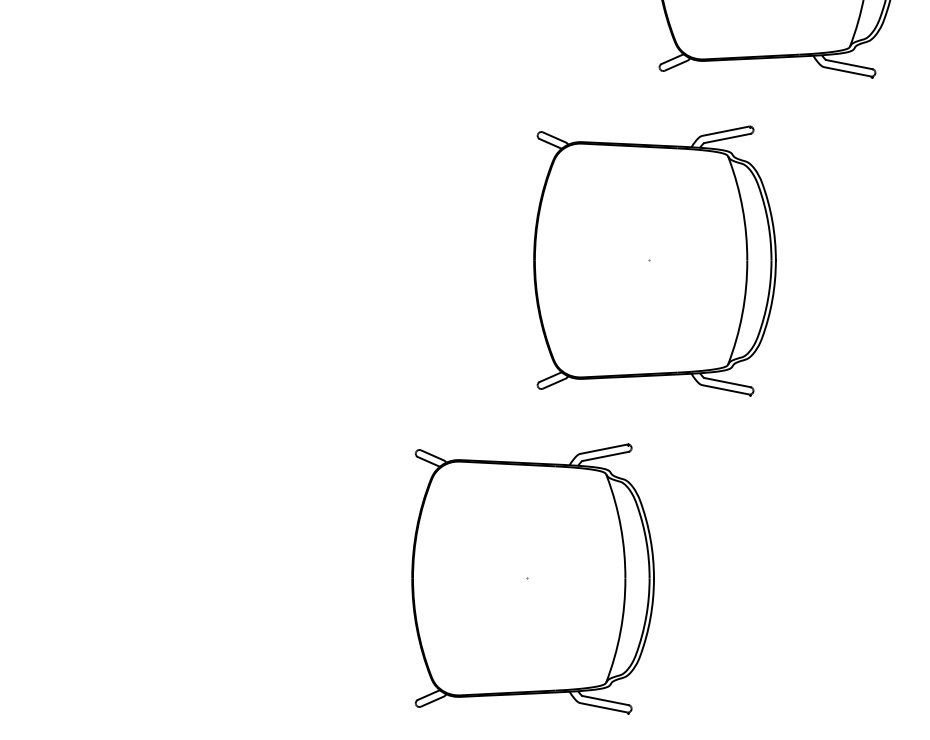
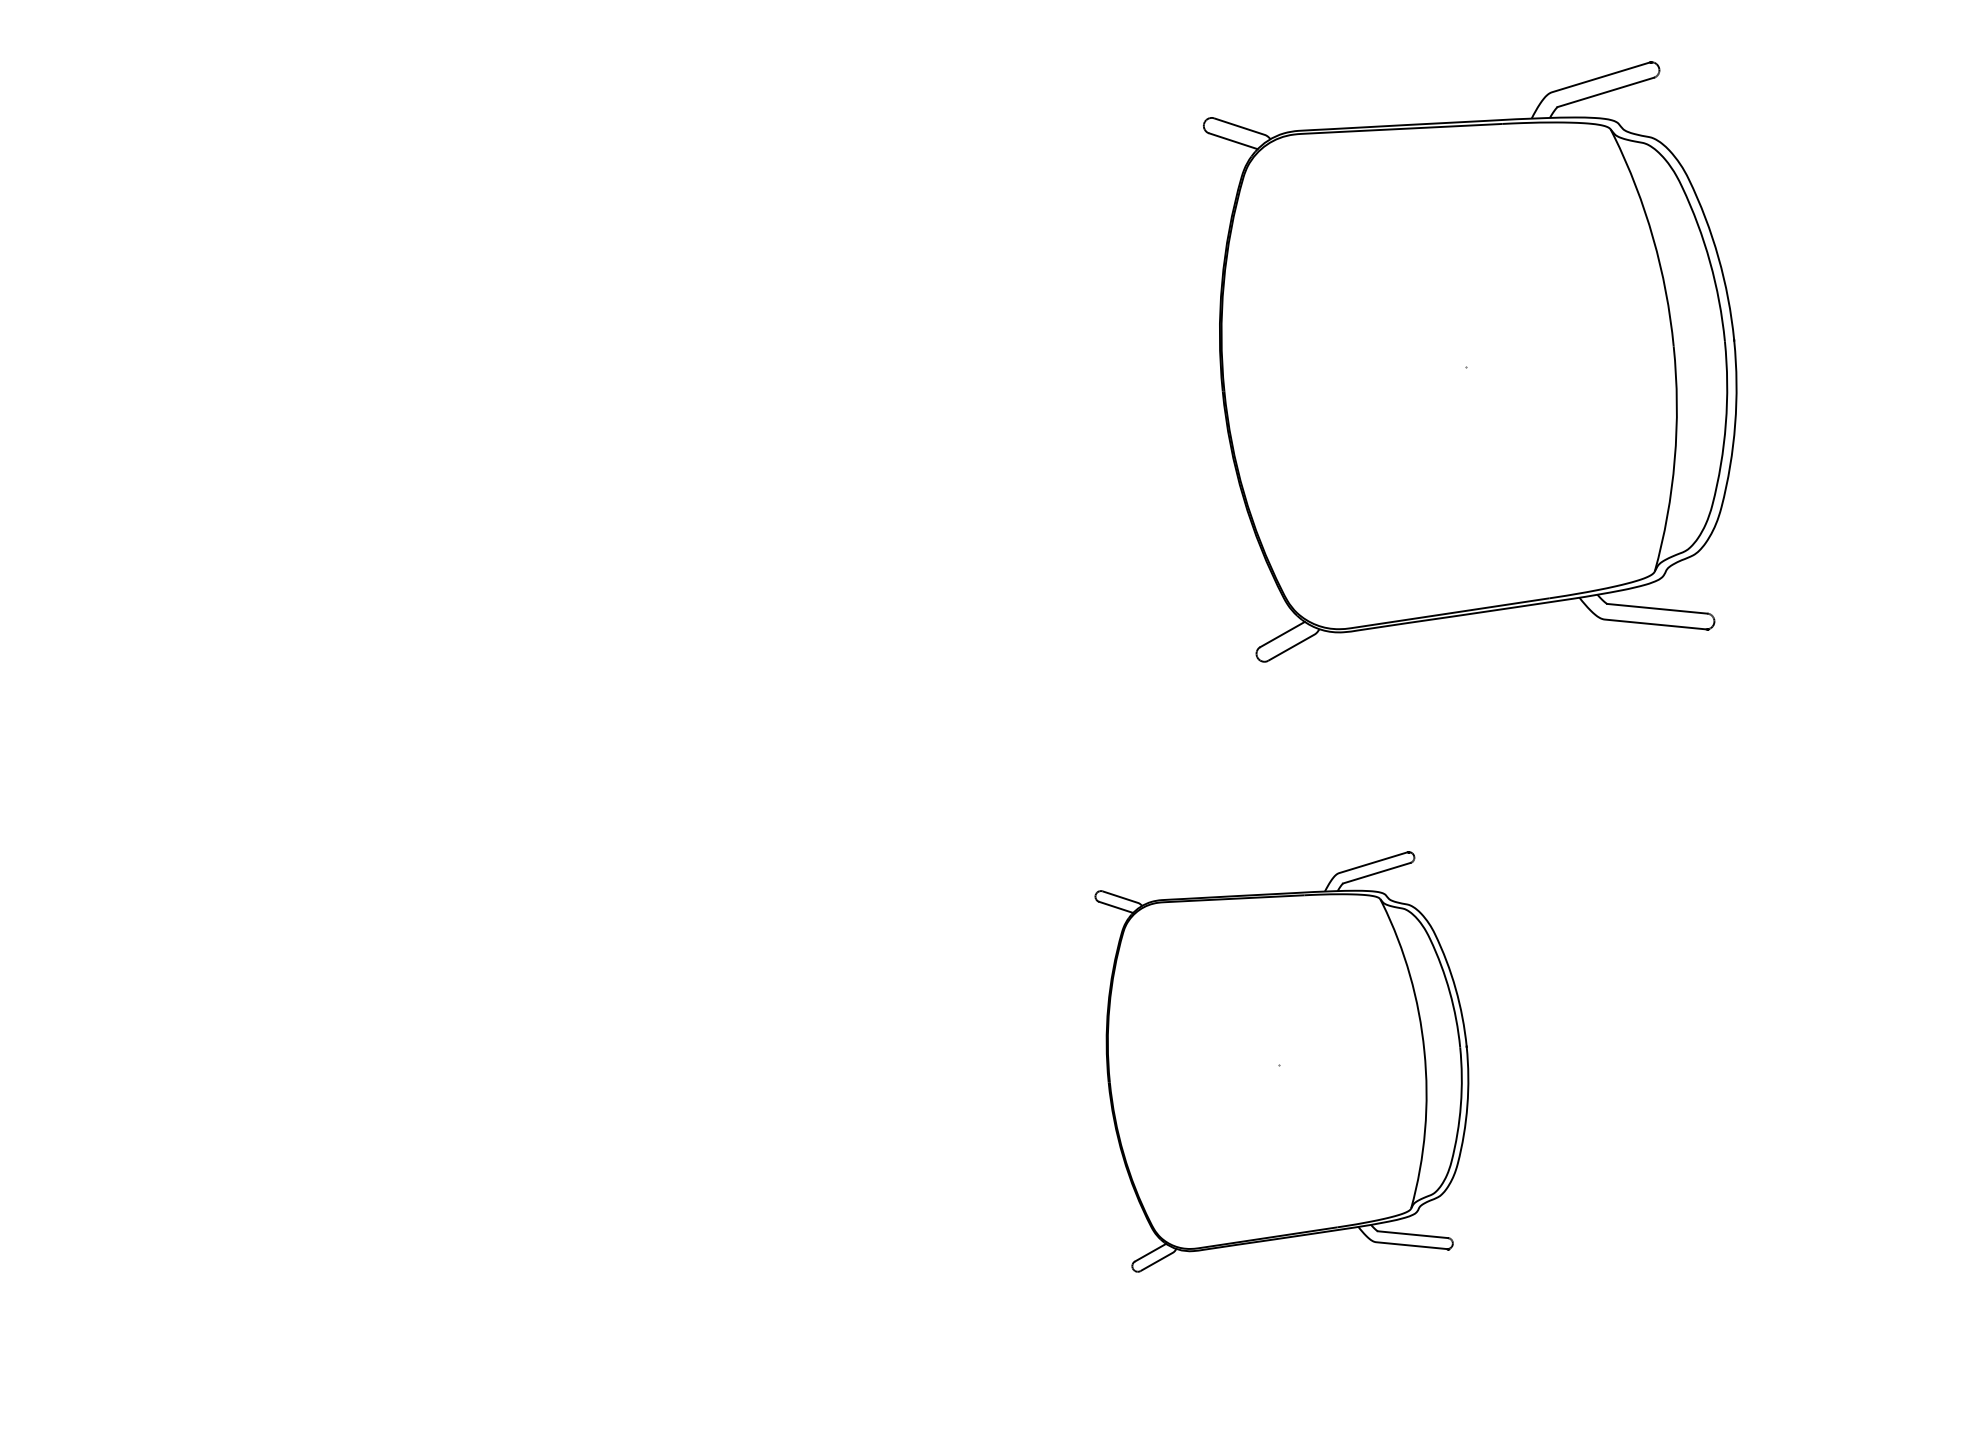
part: (532, 578) -> (1286, 1064), size x0.7

